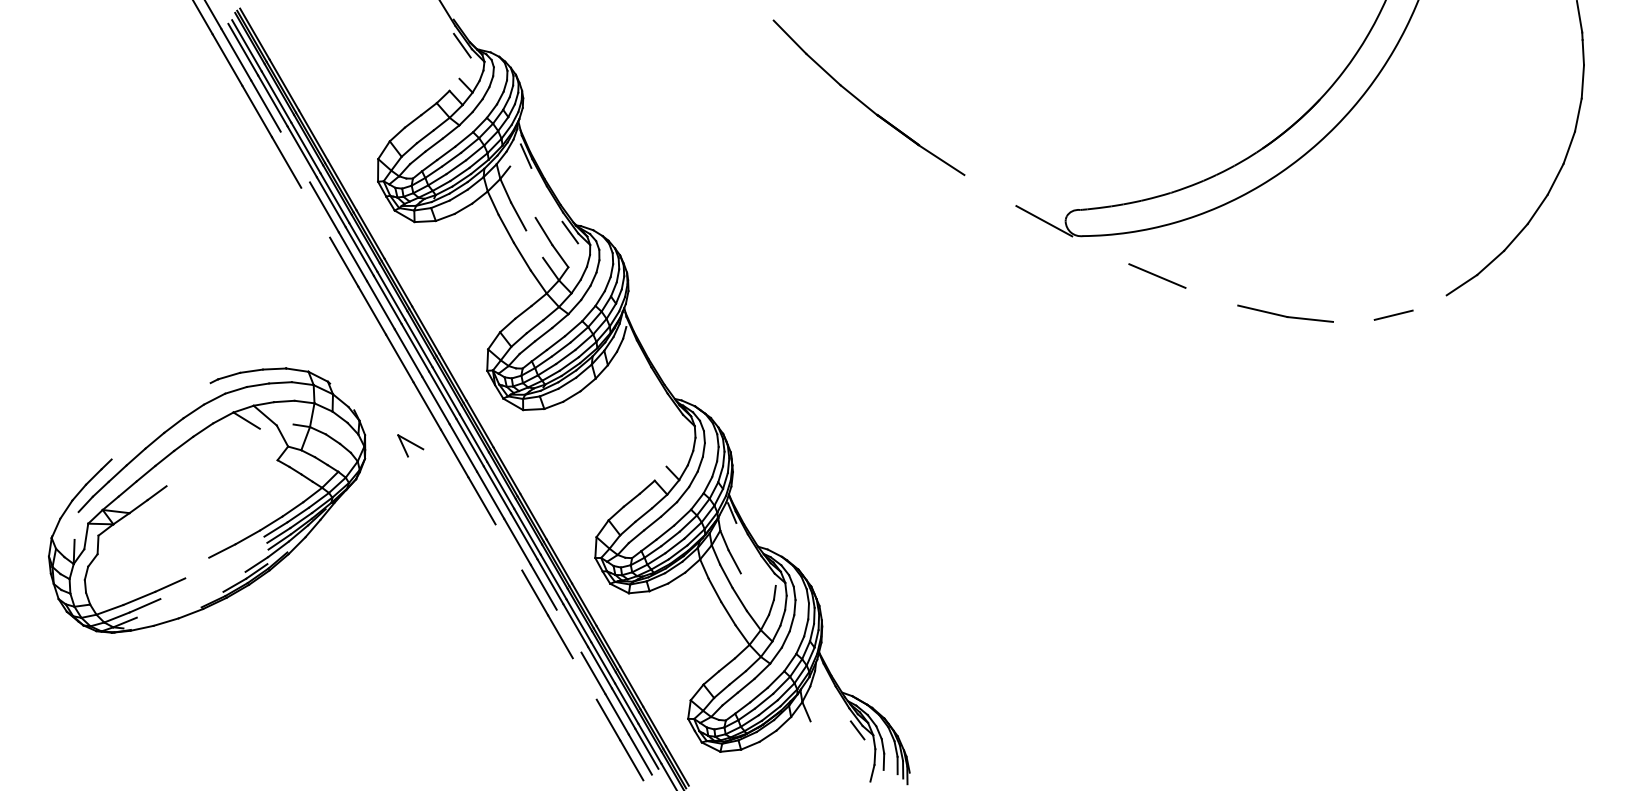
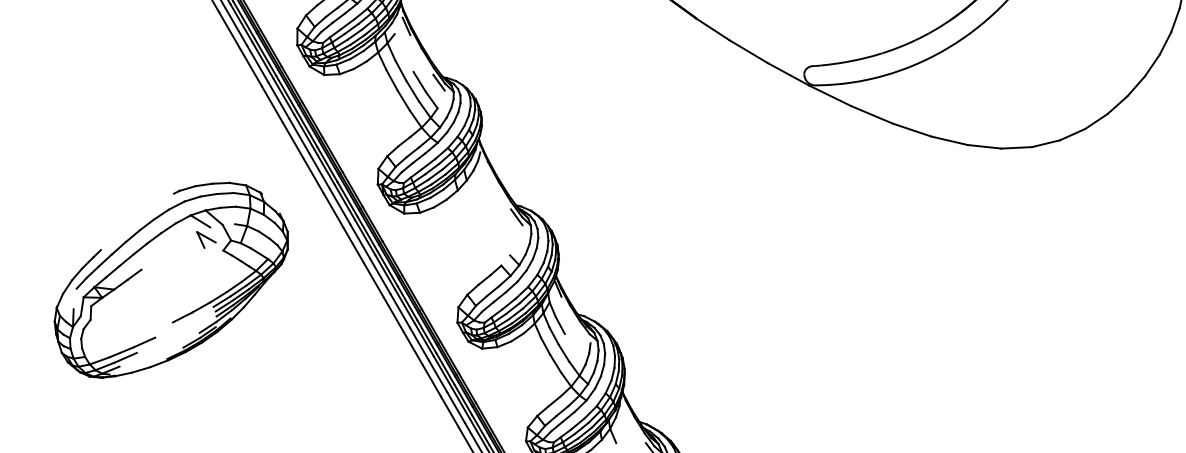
line: (295, 156) -> (236, 26), added
line: (990, 190) -> (748, 51), added
line: (315, 212) -> (251, 67), added
line: (534, 243) -> (412, 90), added
line: (1100, 250) -> (829, 95), added
line: (1211, 296) -> (911, 129), added
line: (1429, 302) -> (1072, 134), added
line: (1353, 320) -> (1016, 147), added
line: (675, 414) -> (516, 216), added
part: (410, 445) -> (206, 239), moved
line: (508, 547) -> (393, 314), added
line: (568, 630) -> (437, 376), added
line: (584, 678) -> (449, 411), added

